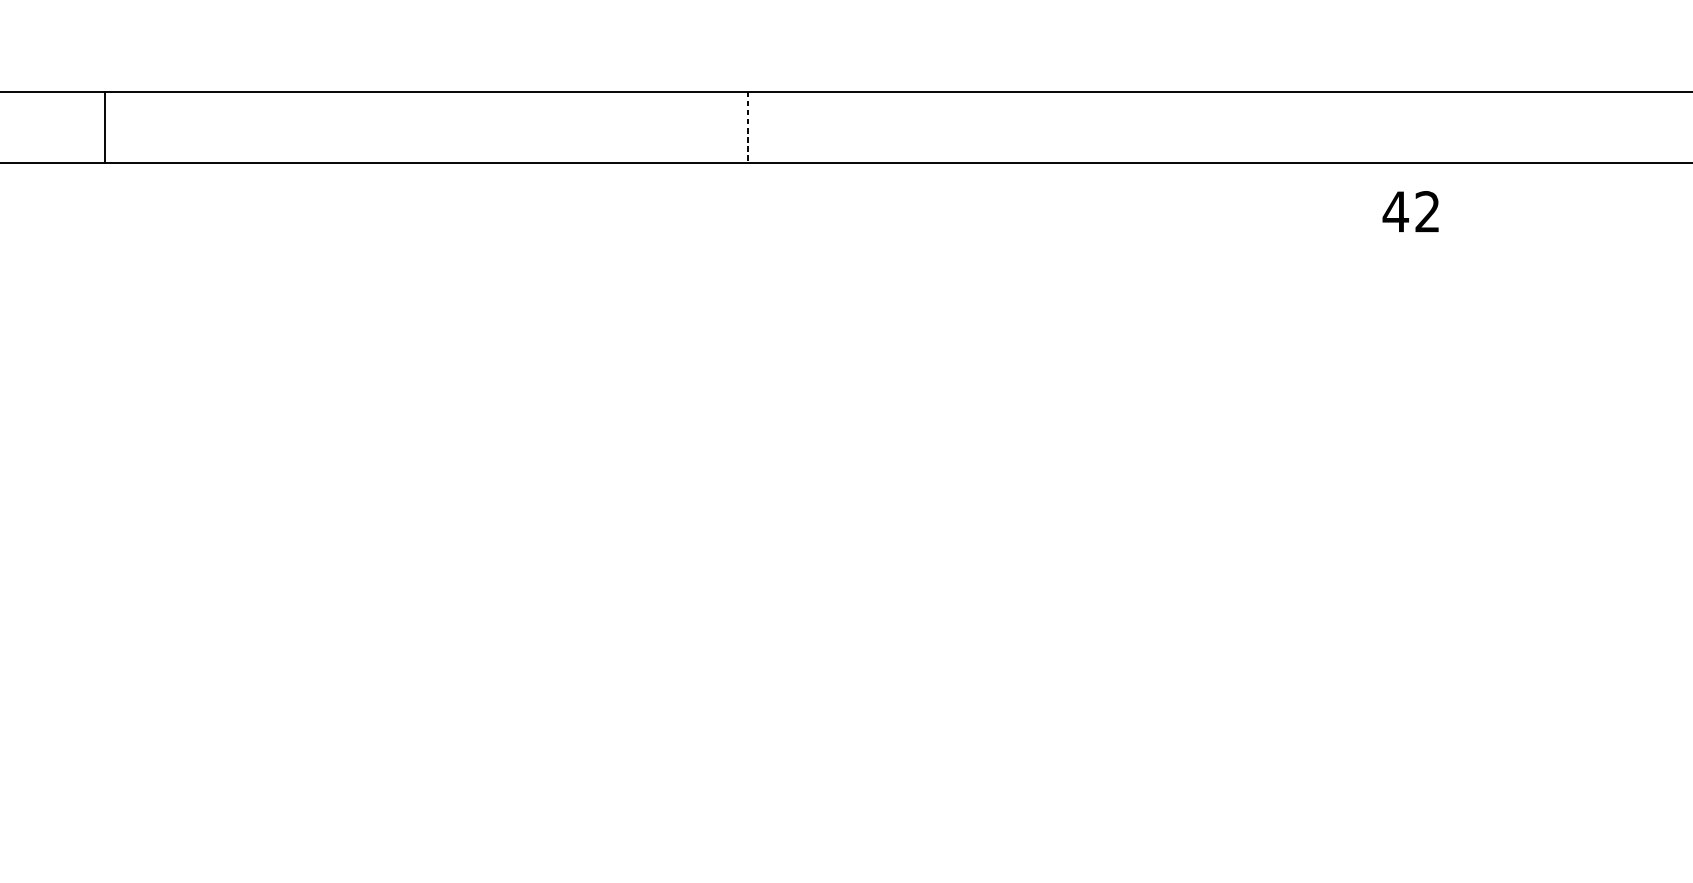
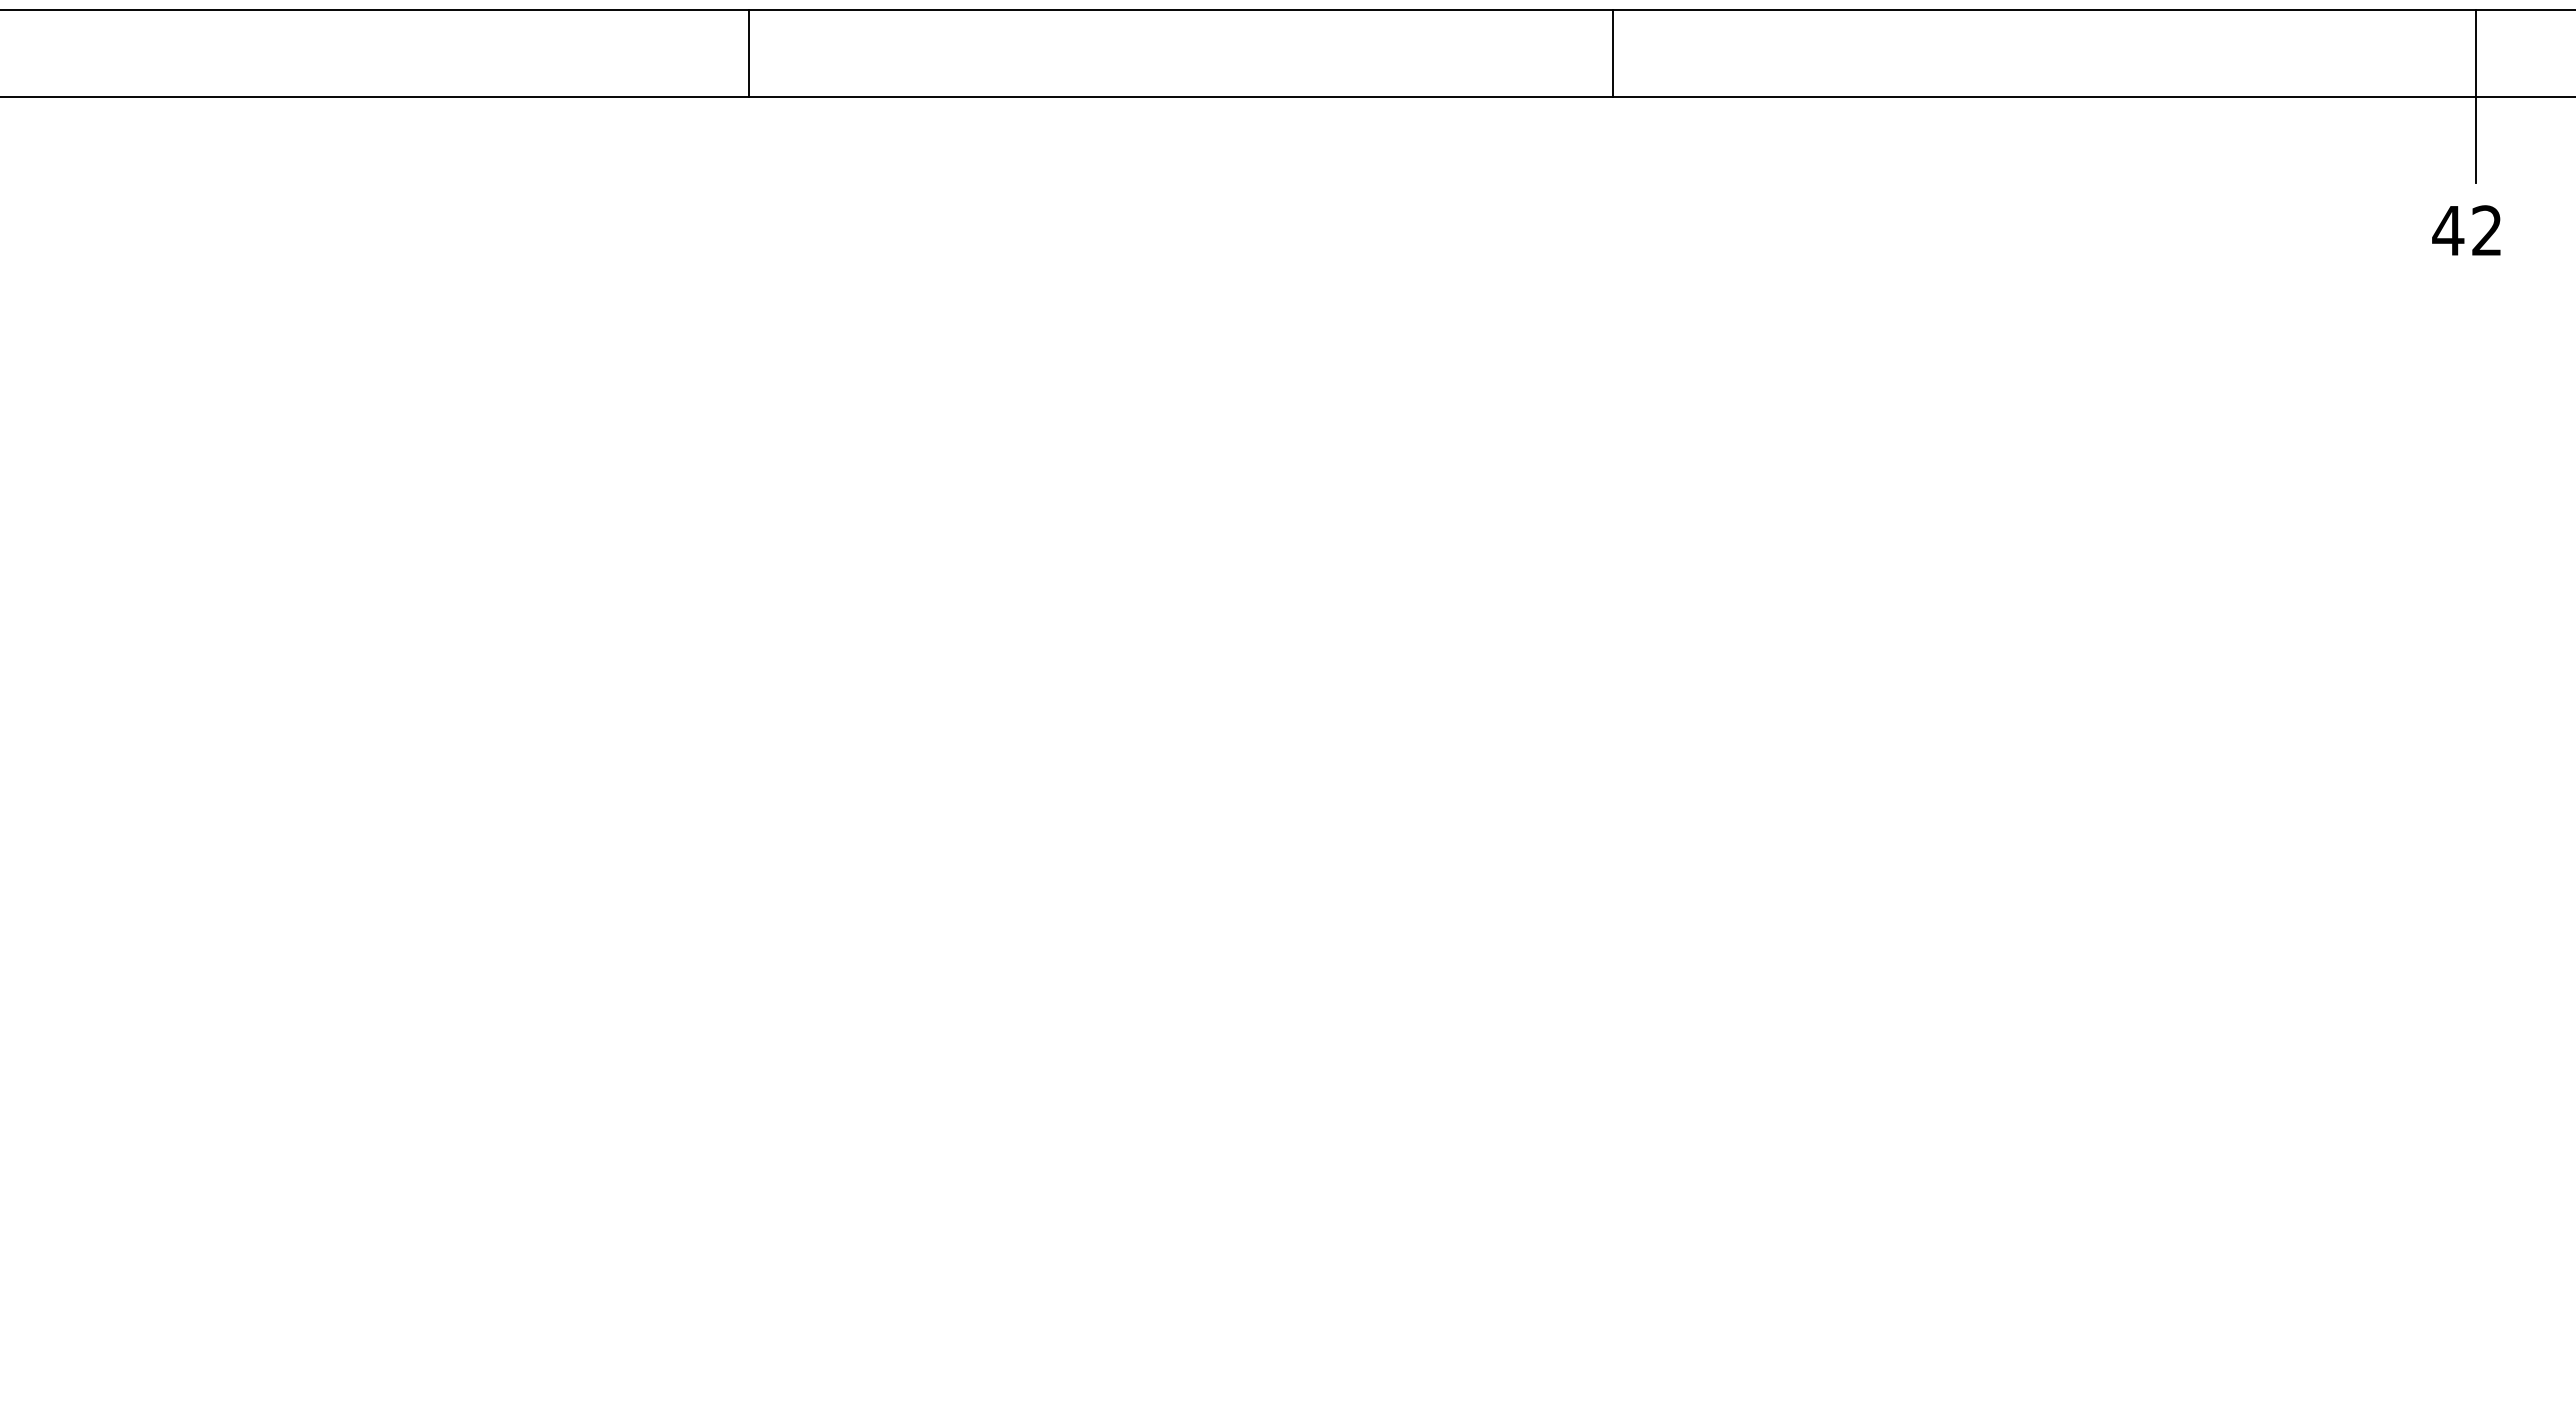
line: (105, 127) -> (749, 53), moved
line: (748, 127) -> (1612, 53), dashed -> solid
line: (1456, 162) -> (2476, 96), added
text: (1410, 211) -> (2466, 230), moved

